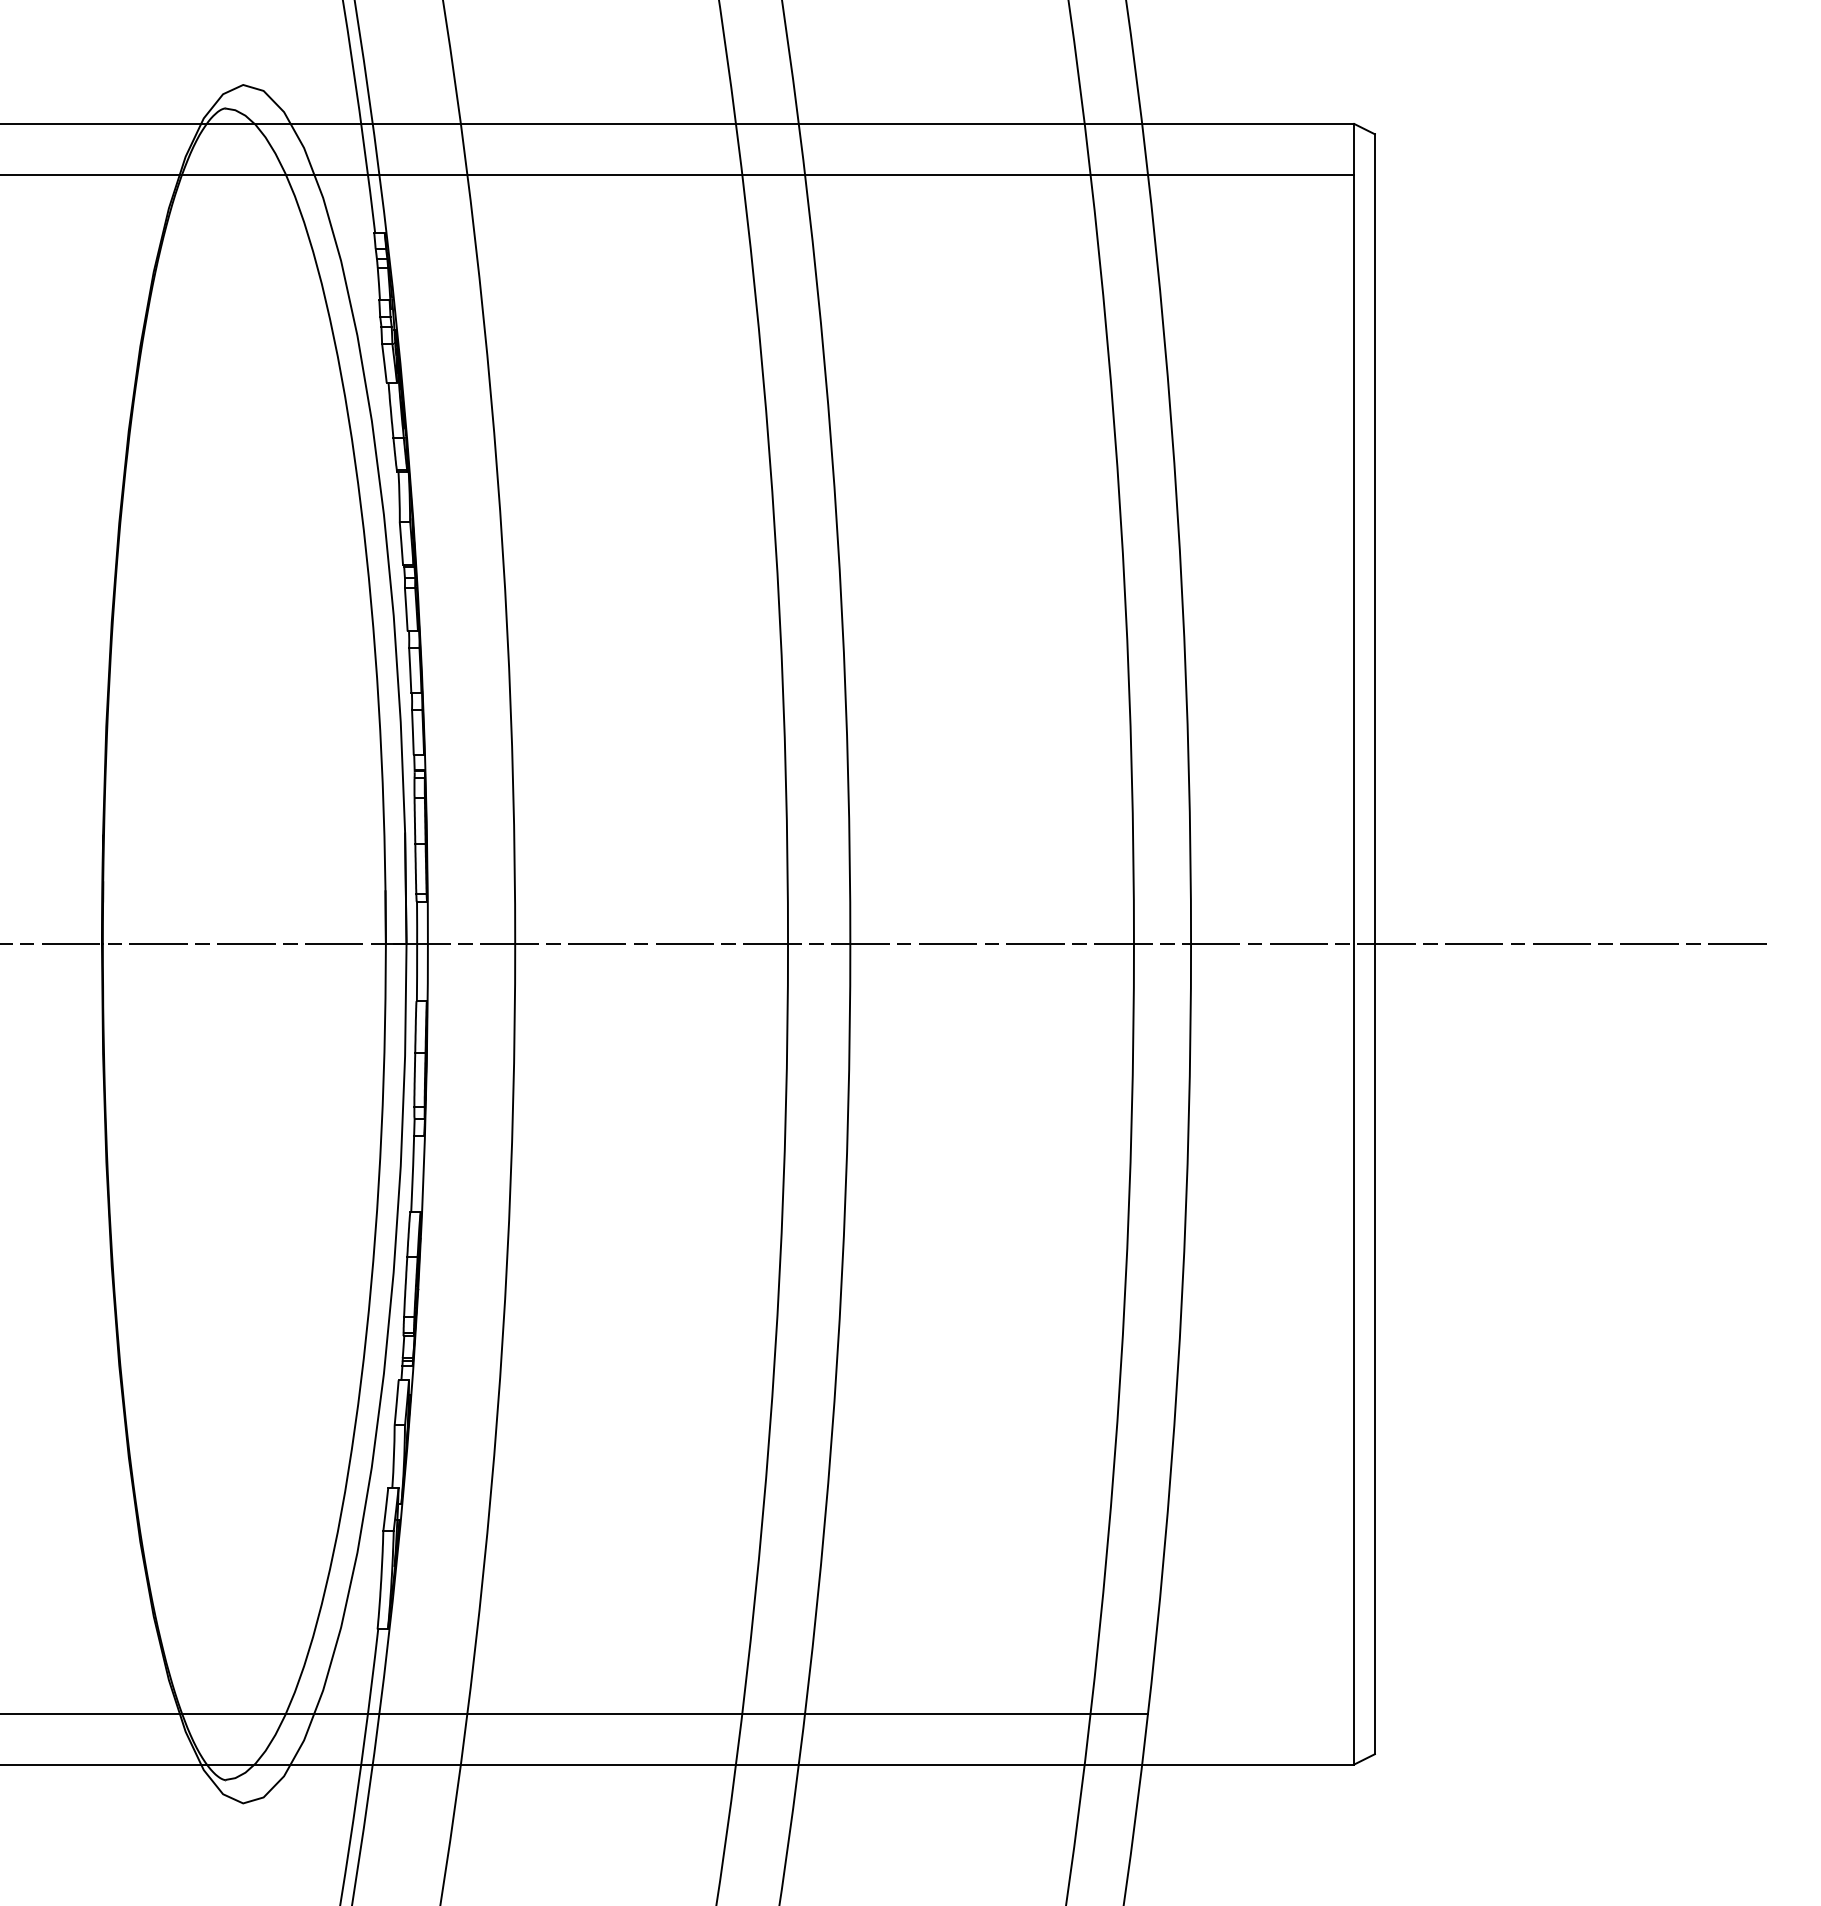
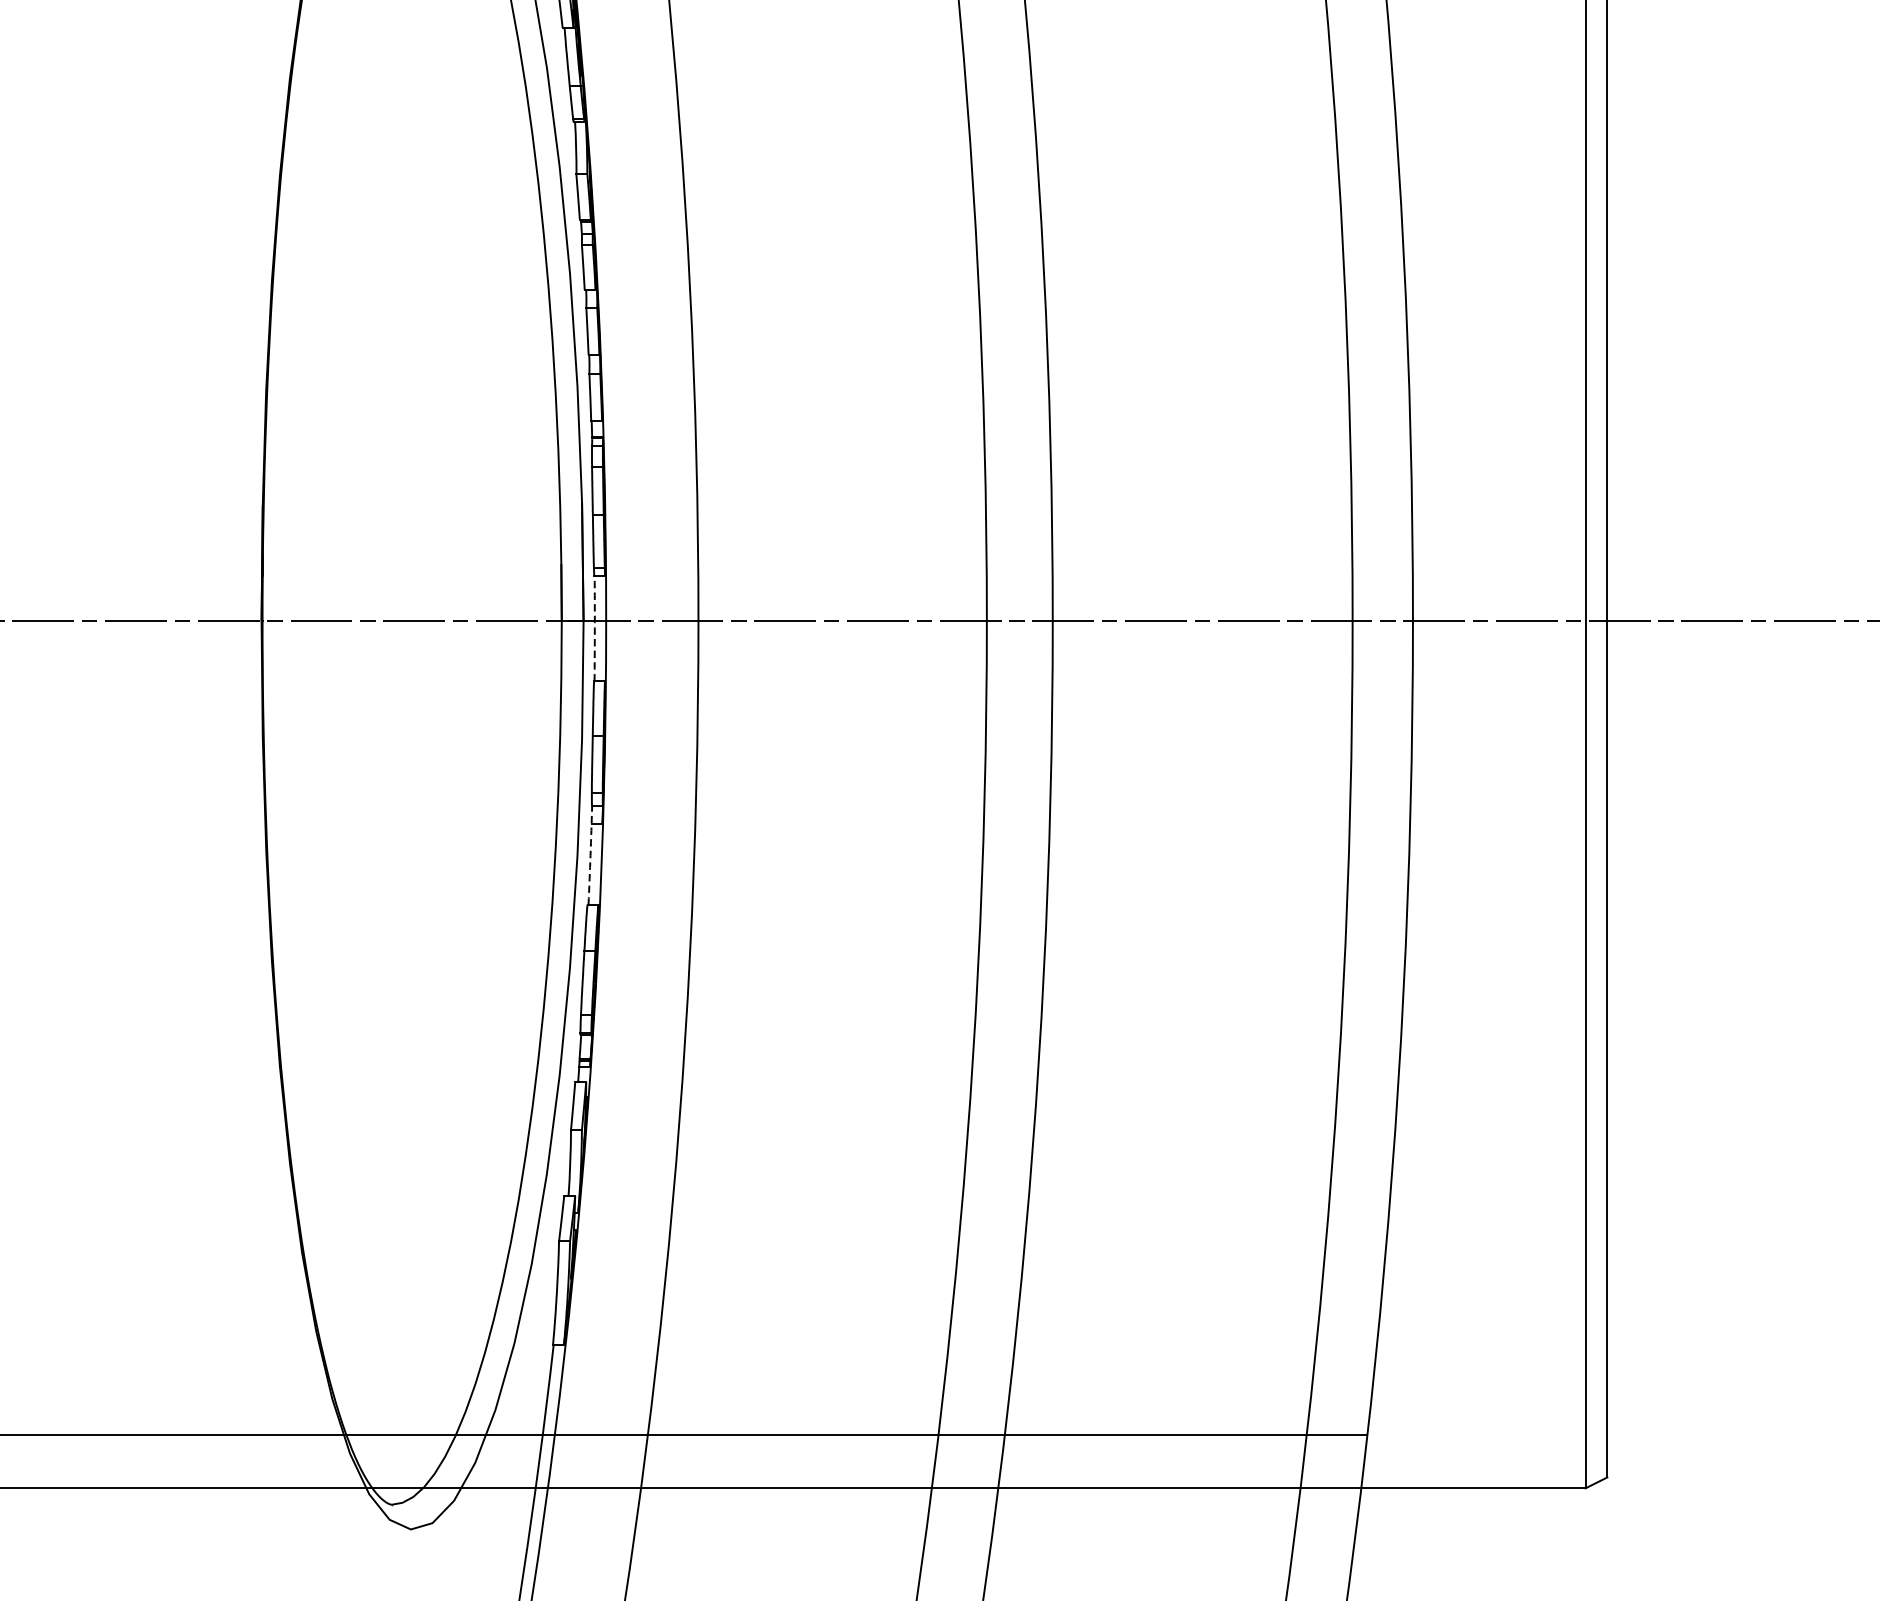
arc: (417, 951) -> (595, 628), solid -> dashed
arc: (413, 1165) -> (590, 855), solid -> dashed

